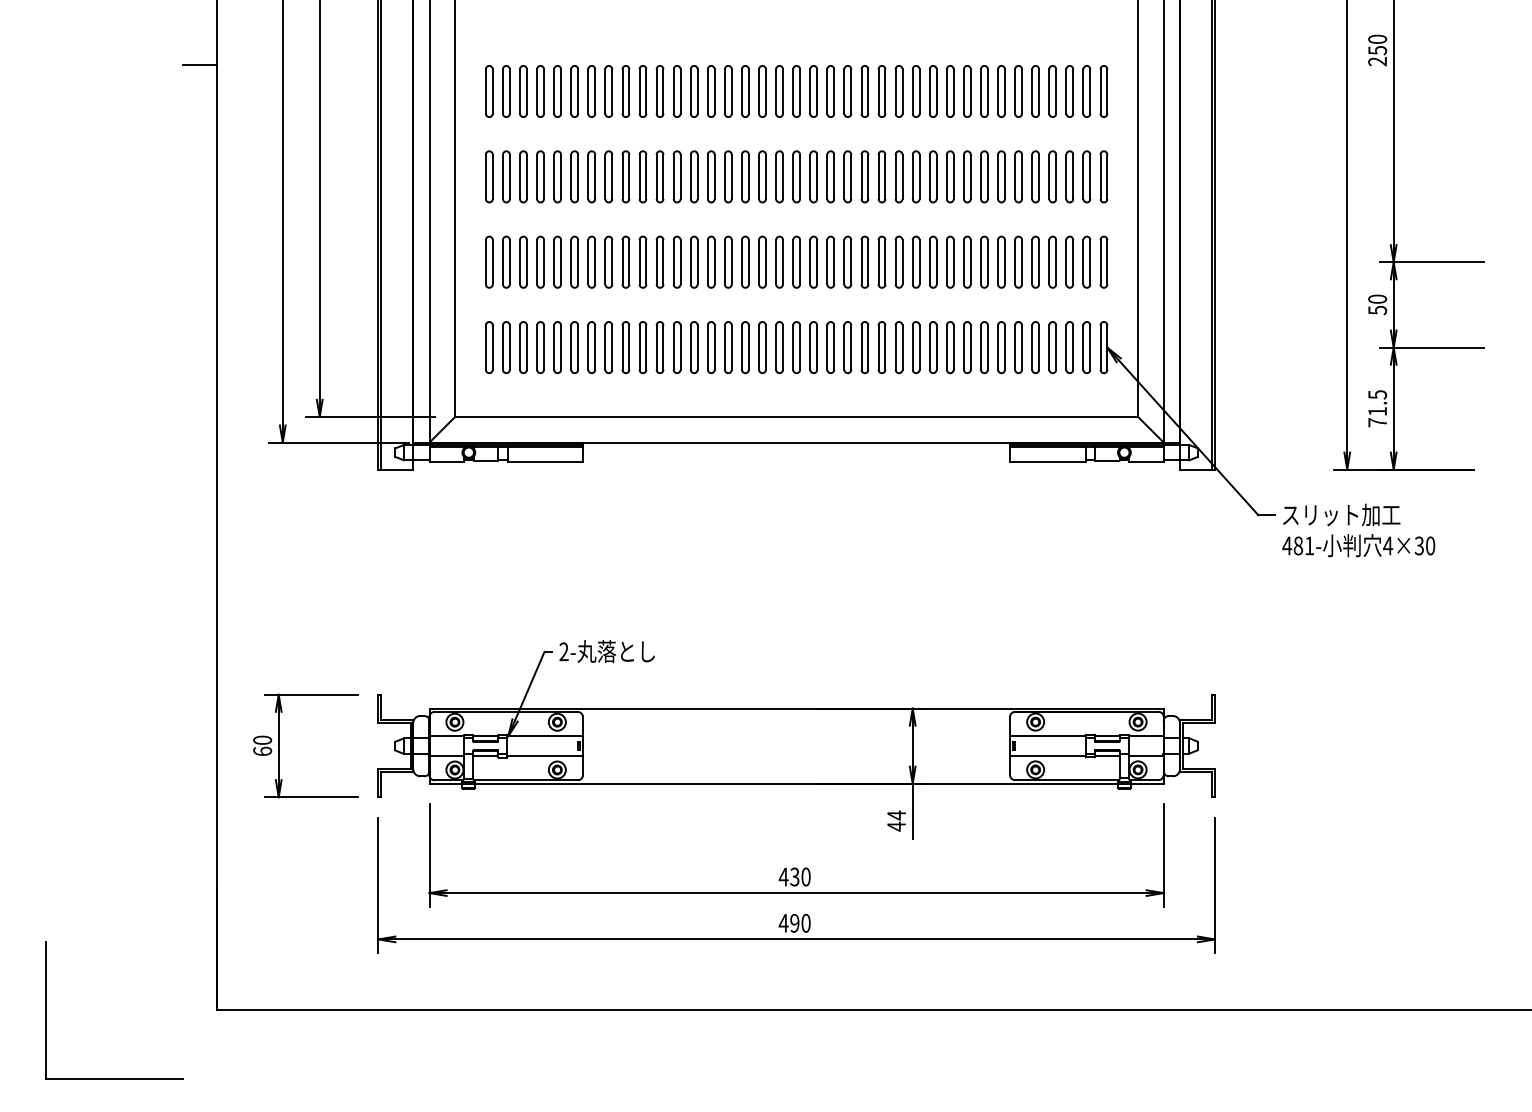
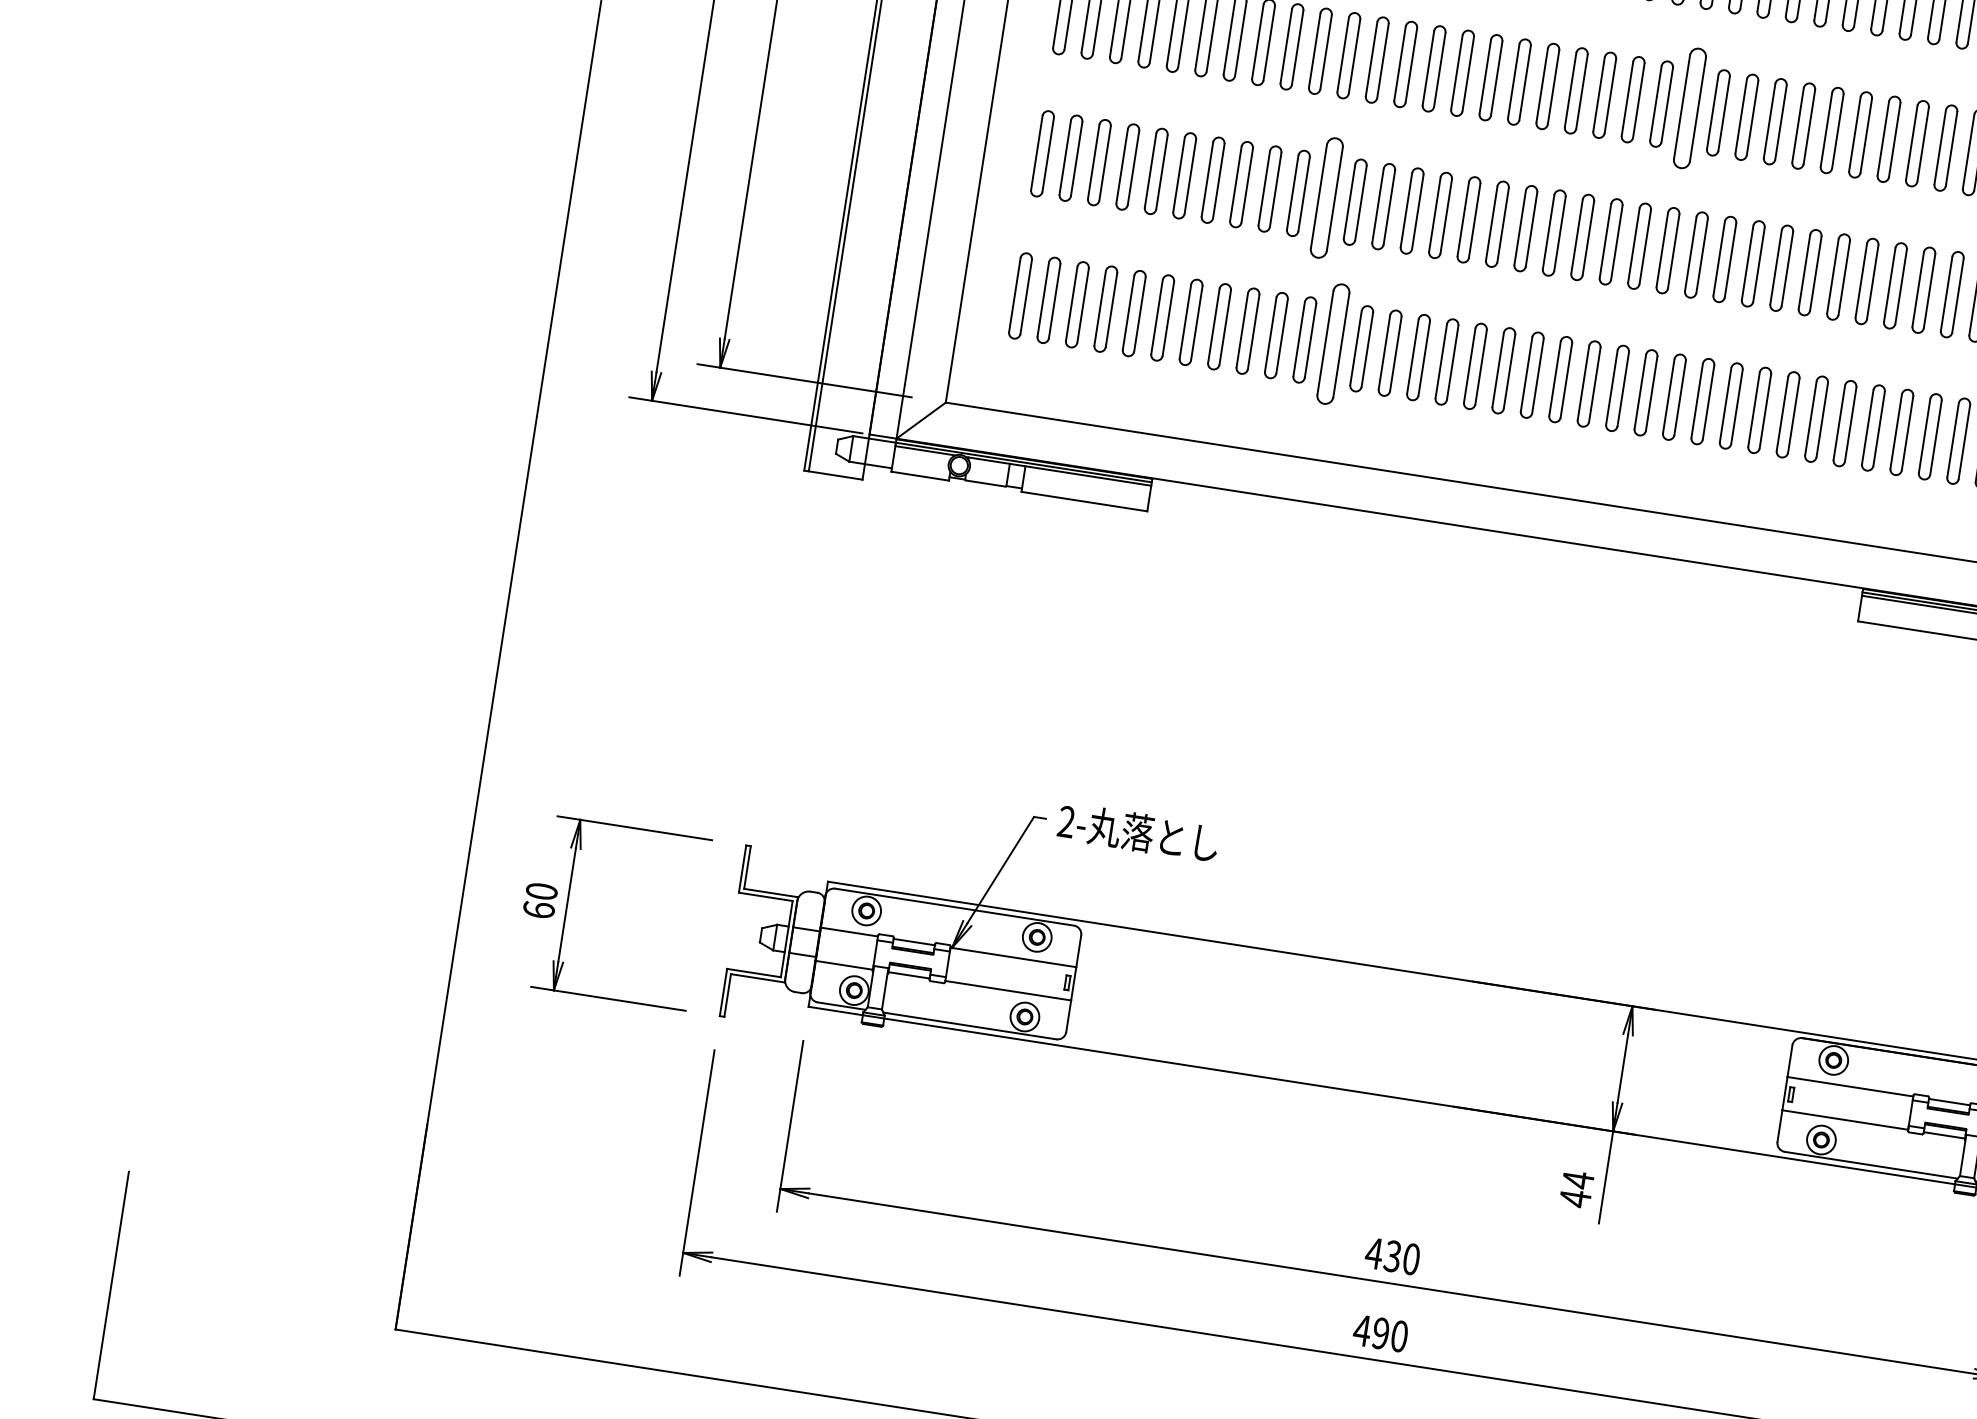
part: (864, 176) -> (1689, 107), size x1.4
part: (659, 261) -> (1326, 196), size x1.4
part: (676, 347) -> (1332, 344), size x1.4

